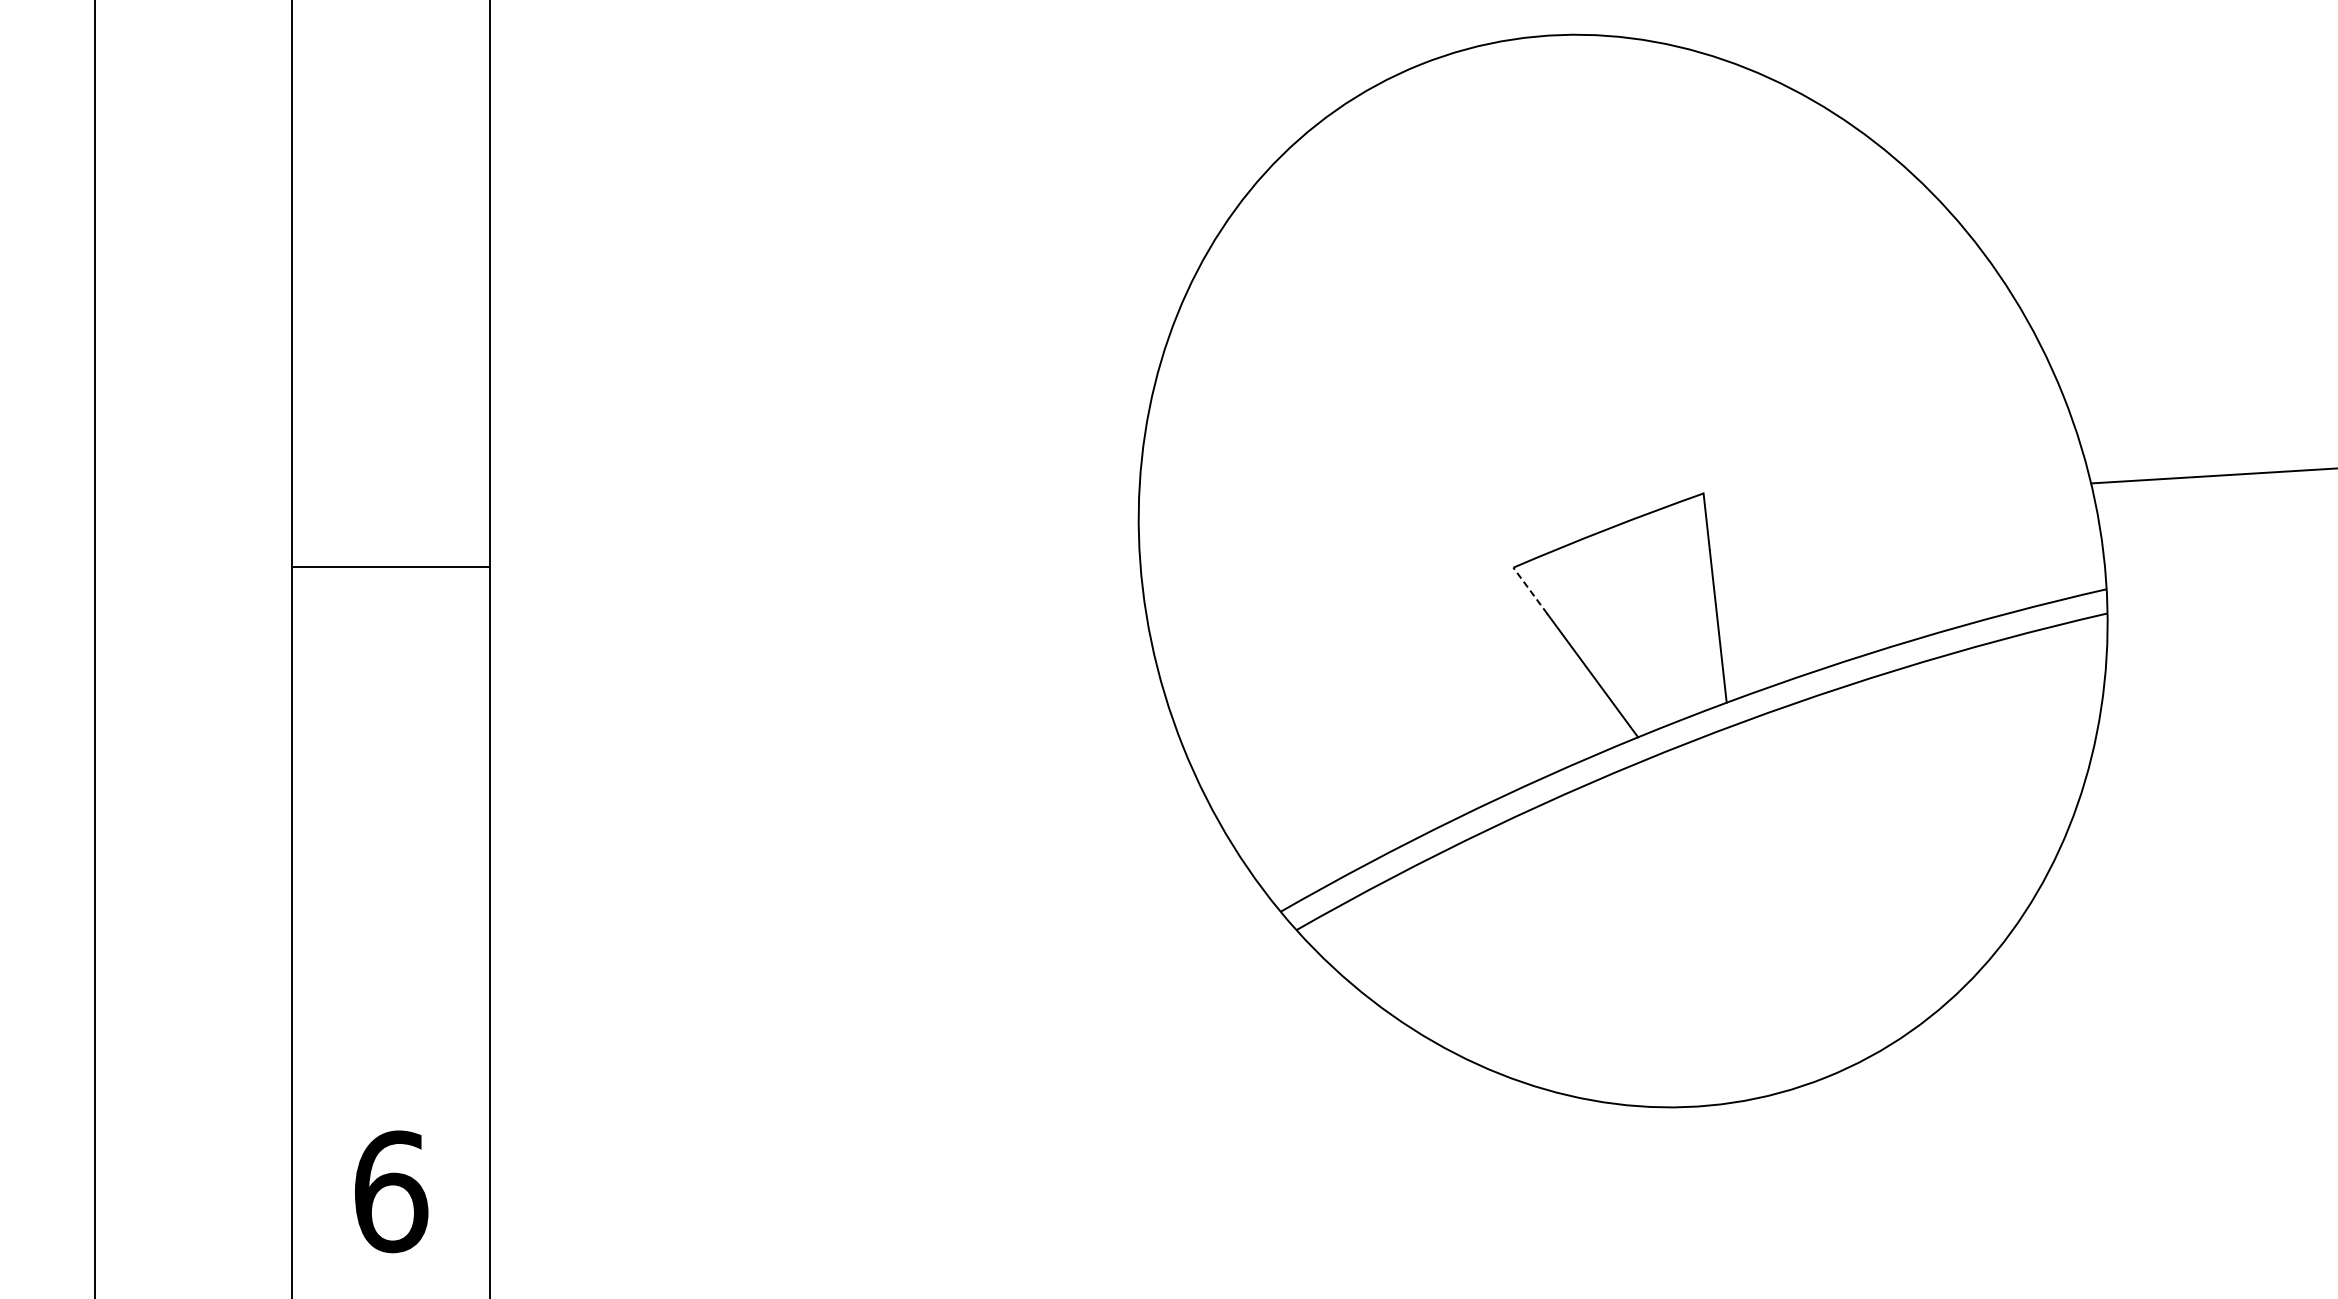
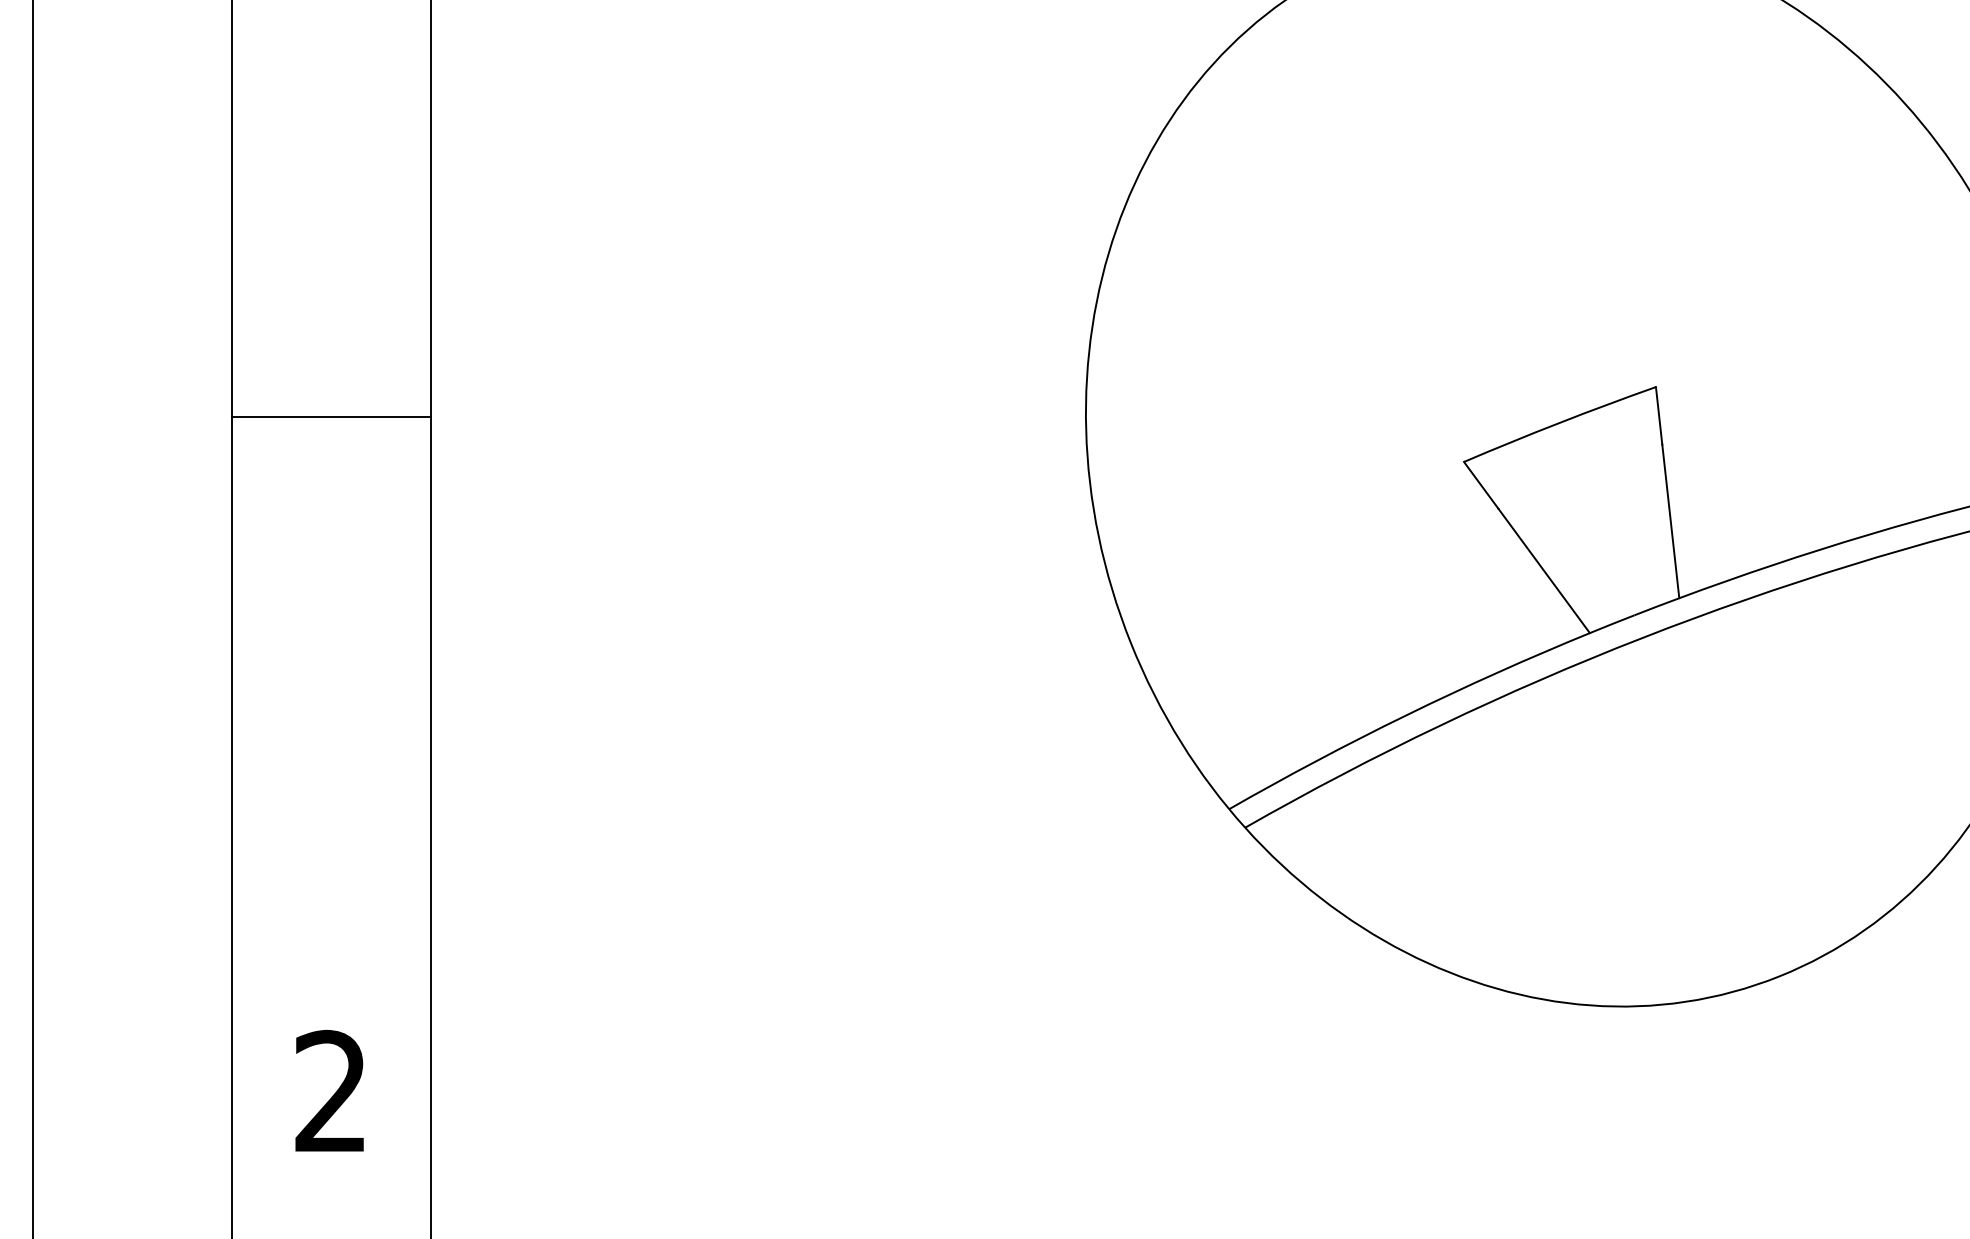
line: (390, 567) -> (330, 417), moved
line: (1530, 590) -> (1481, 484), dashed -> solid
text: (391, 1191) -> (331, 1091), 6 -> 2

